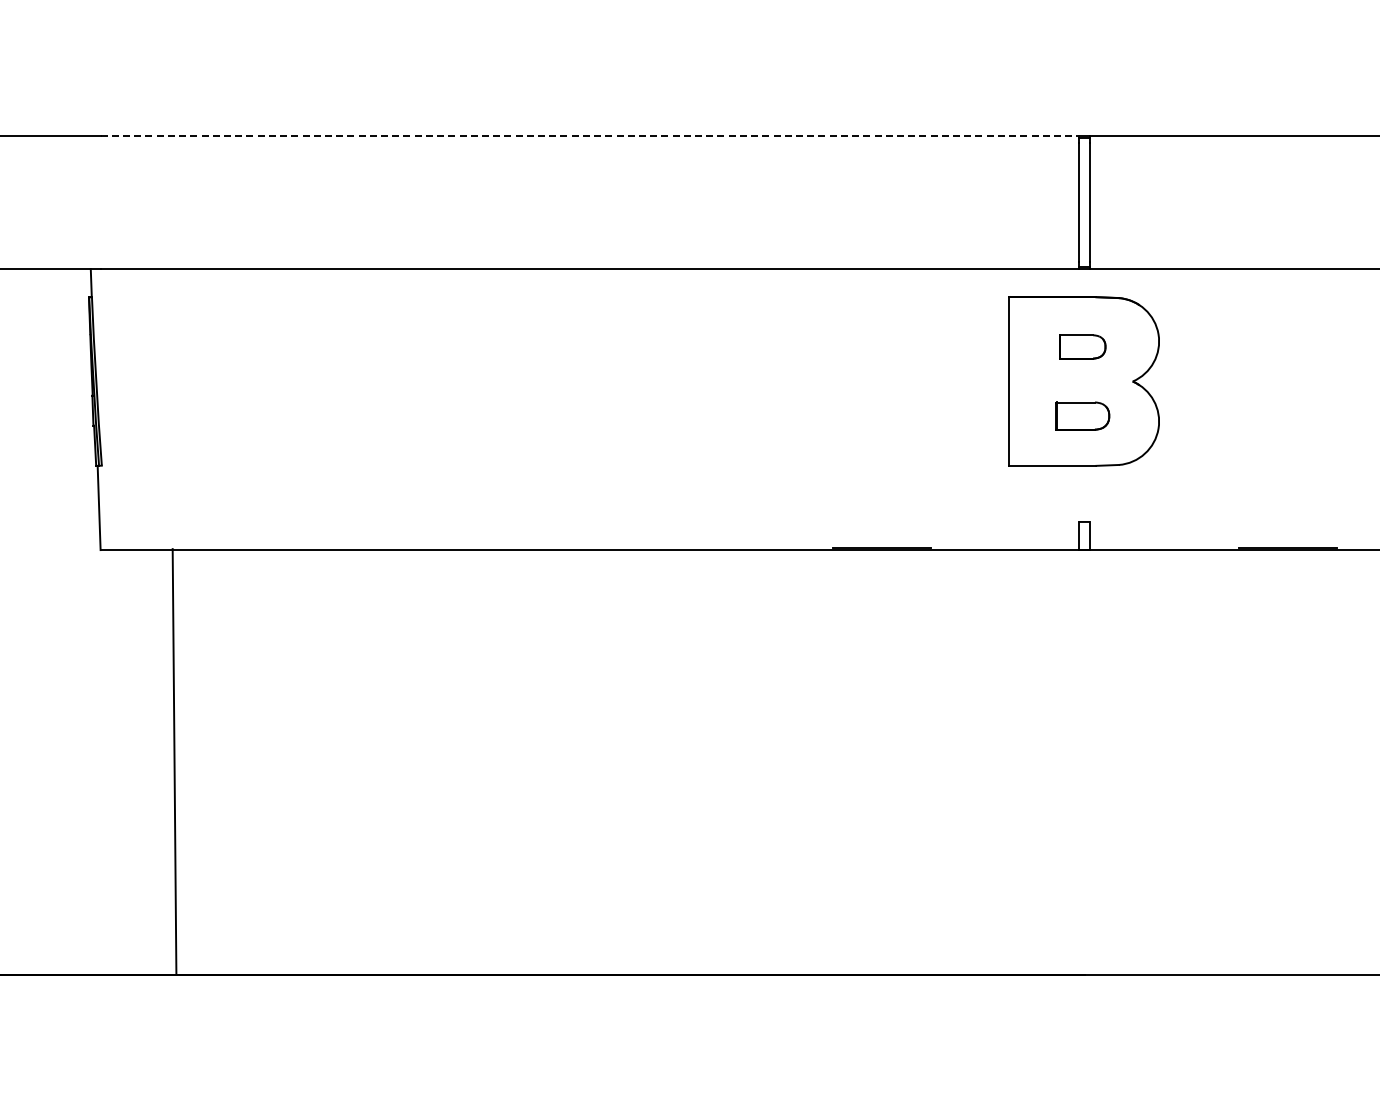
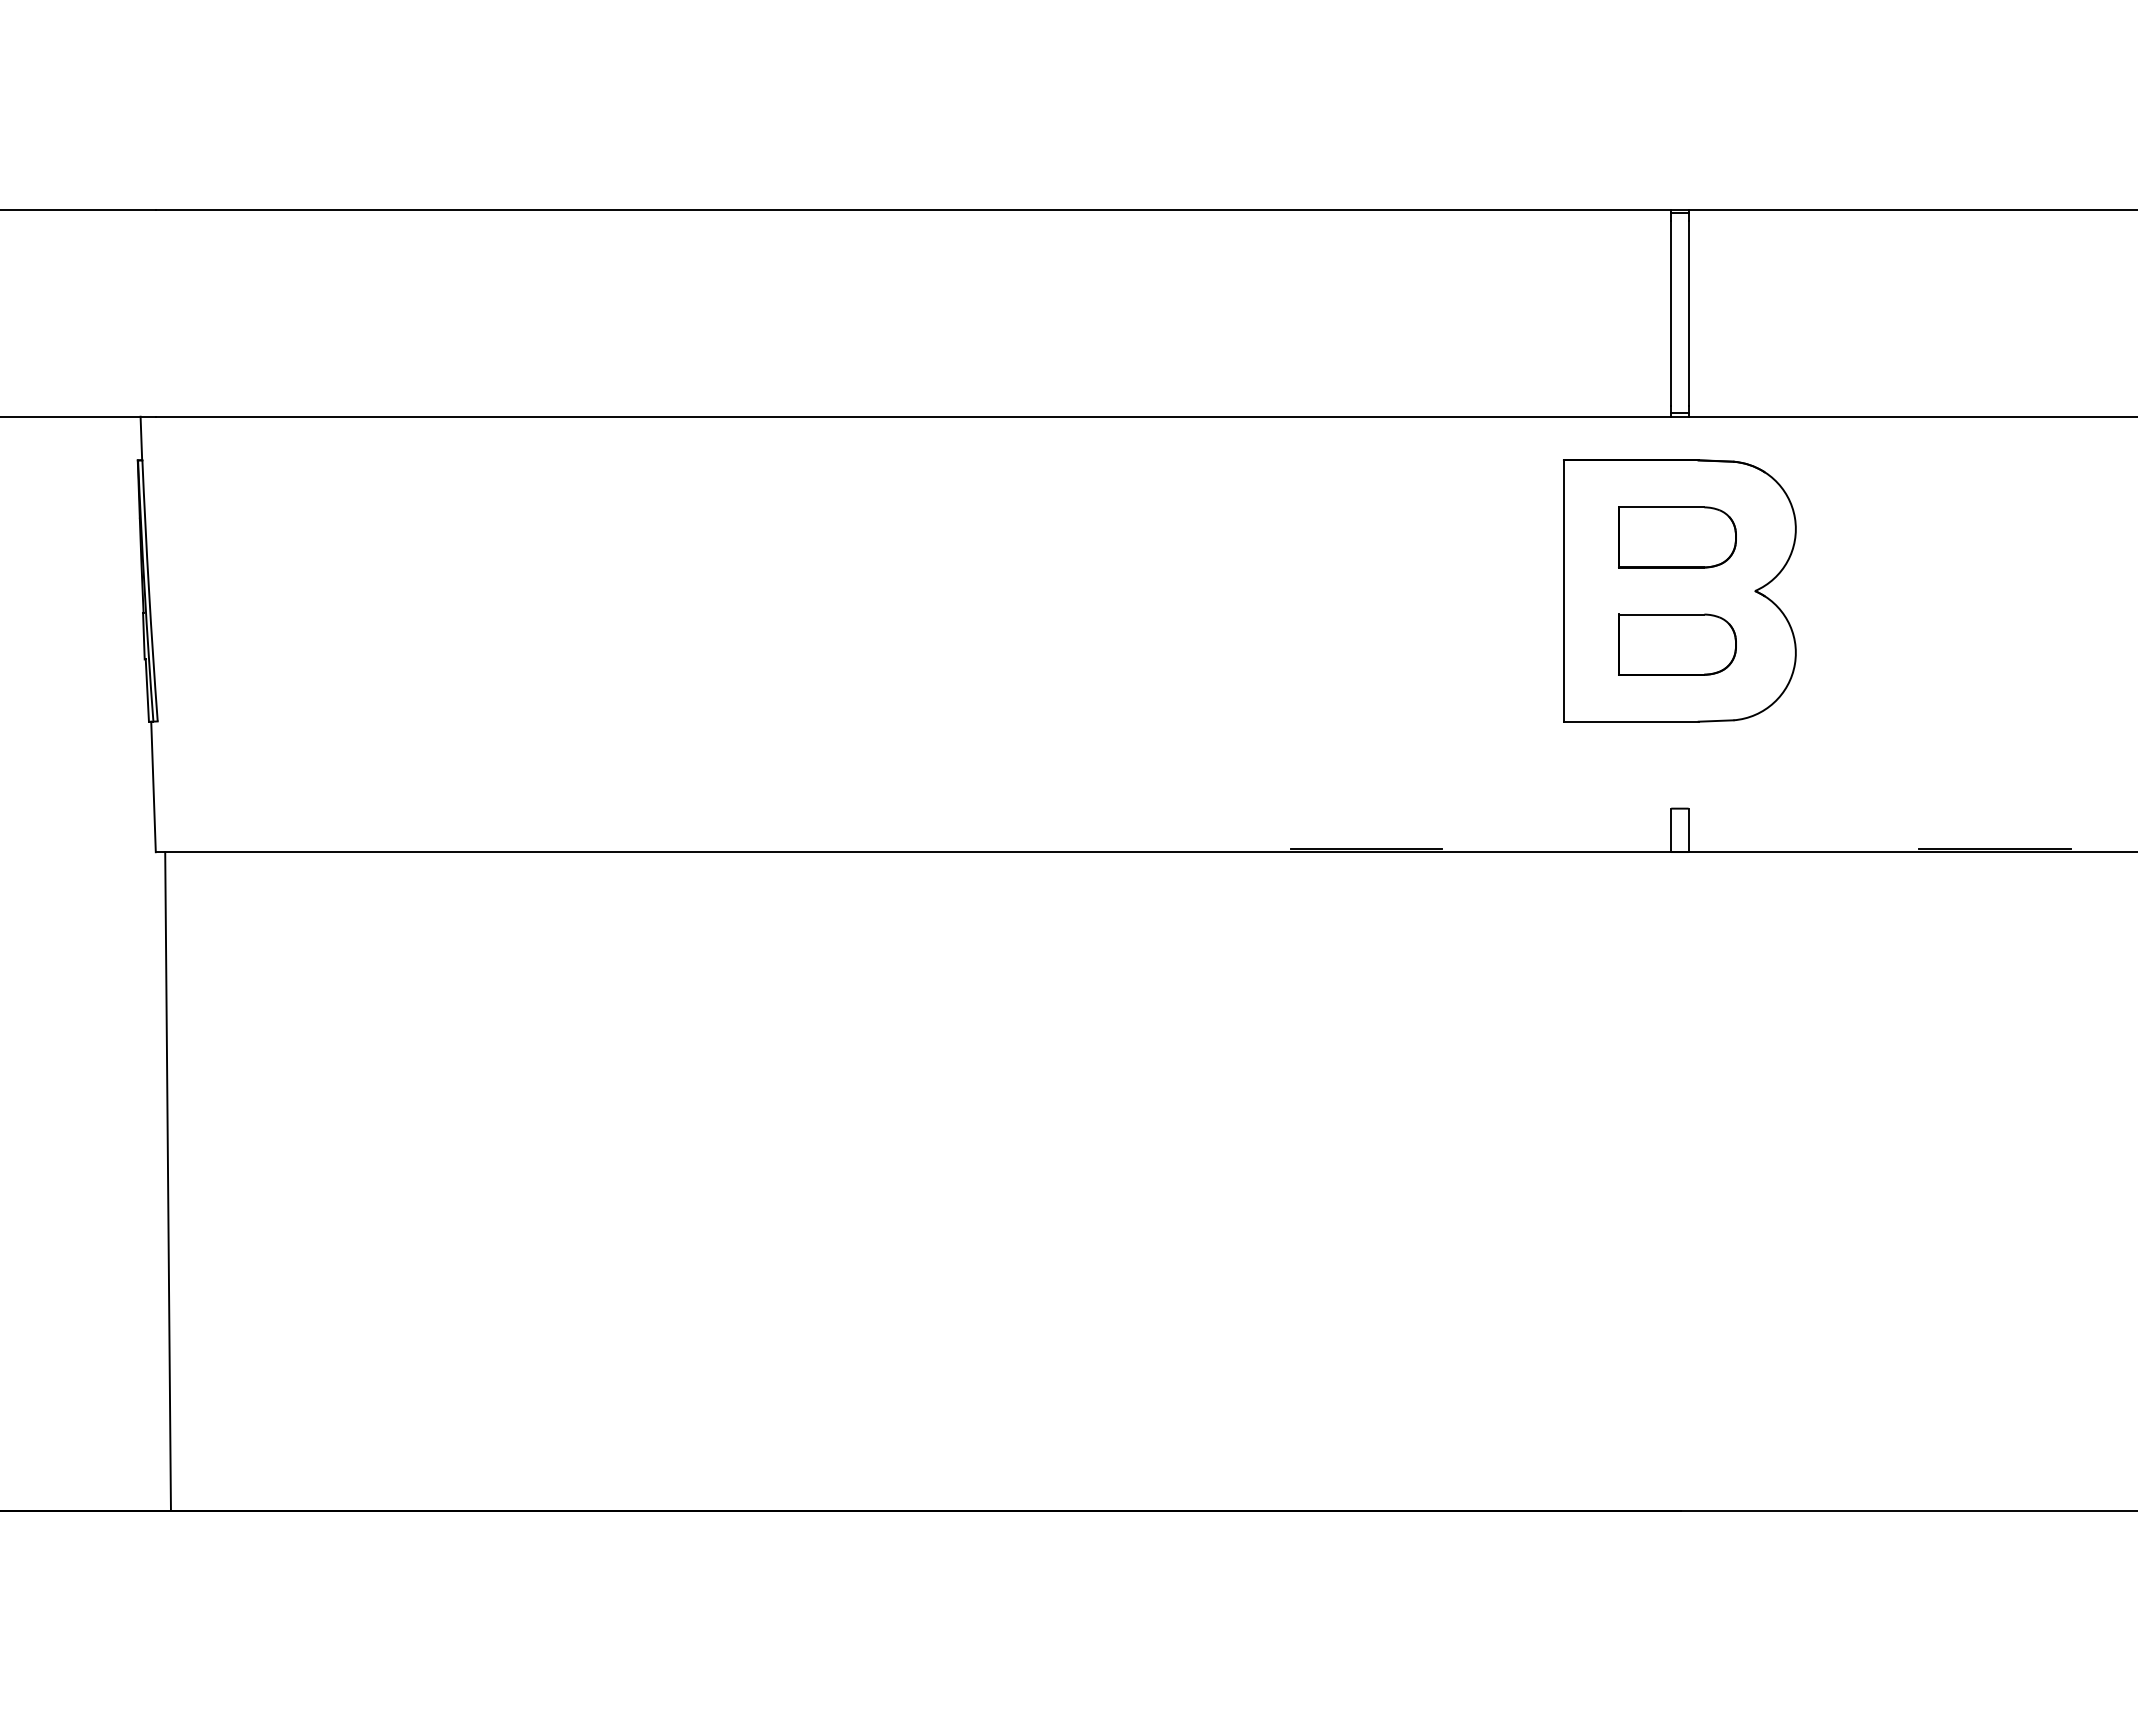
line: (590, 135) -> (914, 209), dashed -> solid
part: (1082, 346) -> (1677, 536), size x1.67
part: (1082, 415) -> (1677, 643), size x1.43
line: (174, 761) -> (168, 1181), moved

